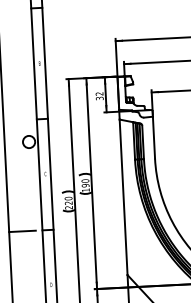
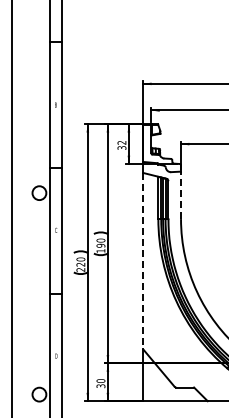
line: (154, 137) -> (181, 195), solid -> dashed
line: (123, 197) -> (143, 261), solid -> dashed
line: (22, 231) -> (26, 293), removed

